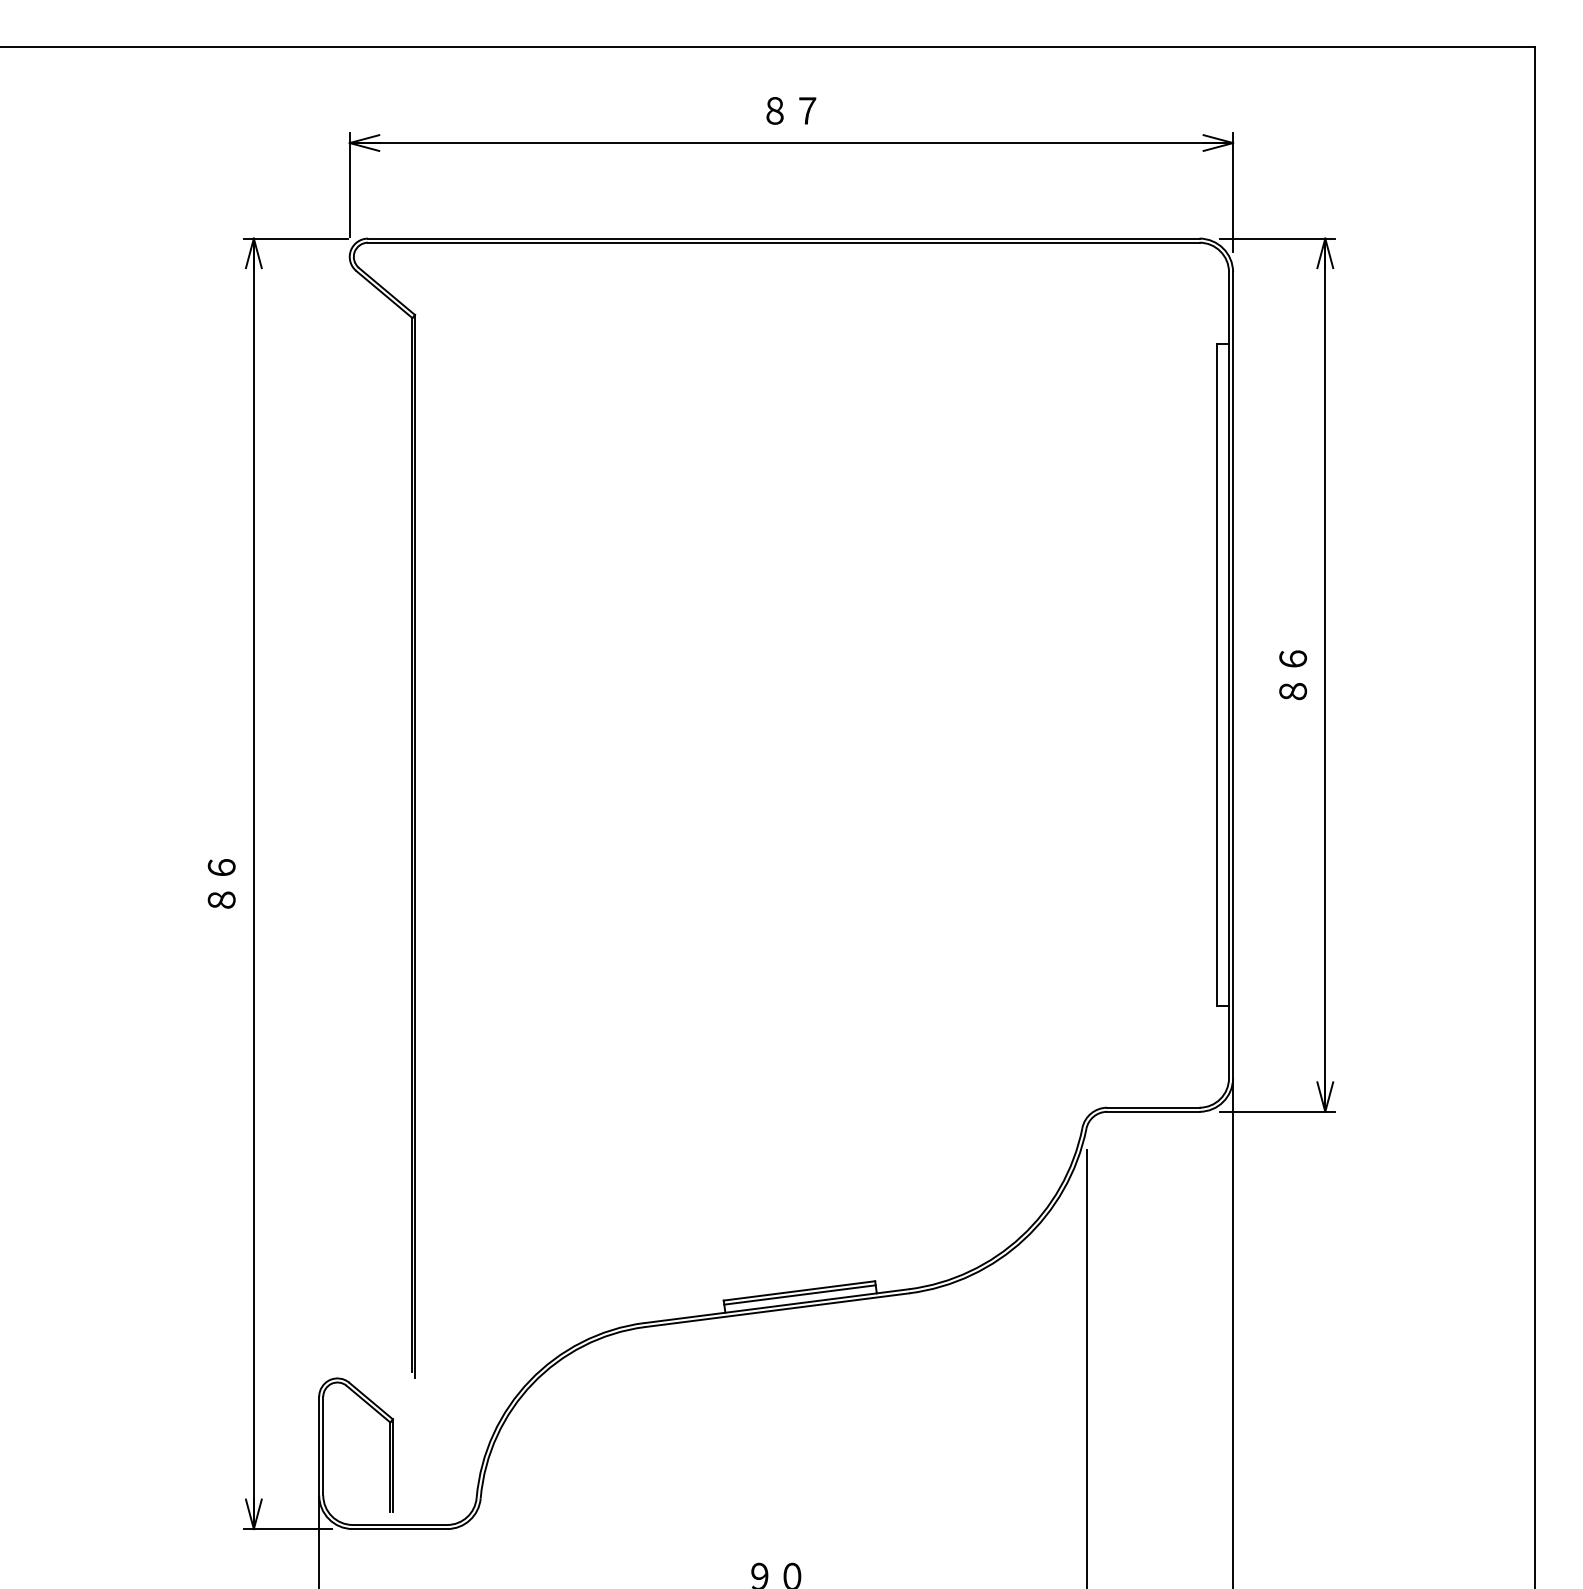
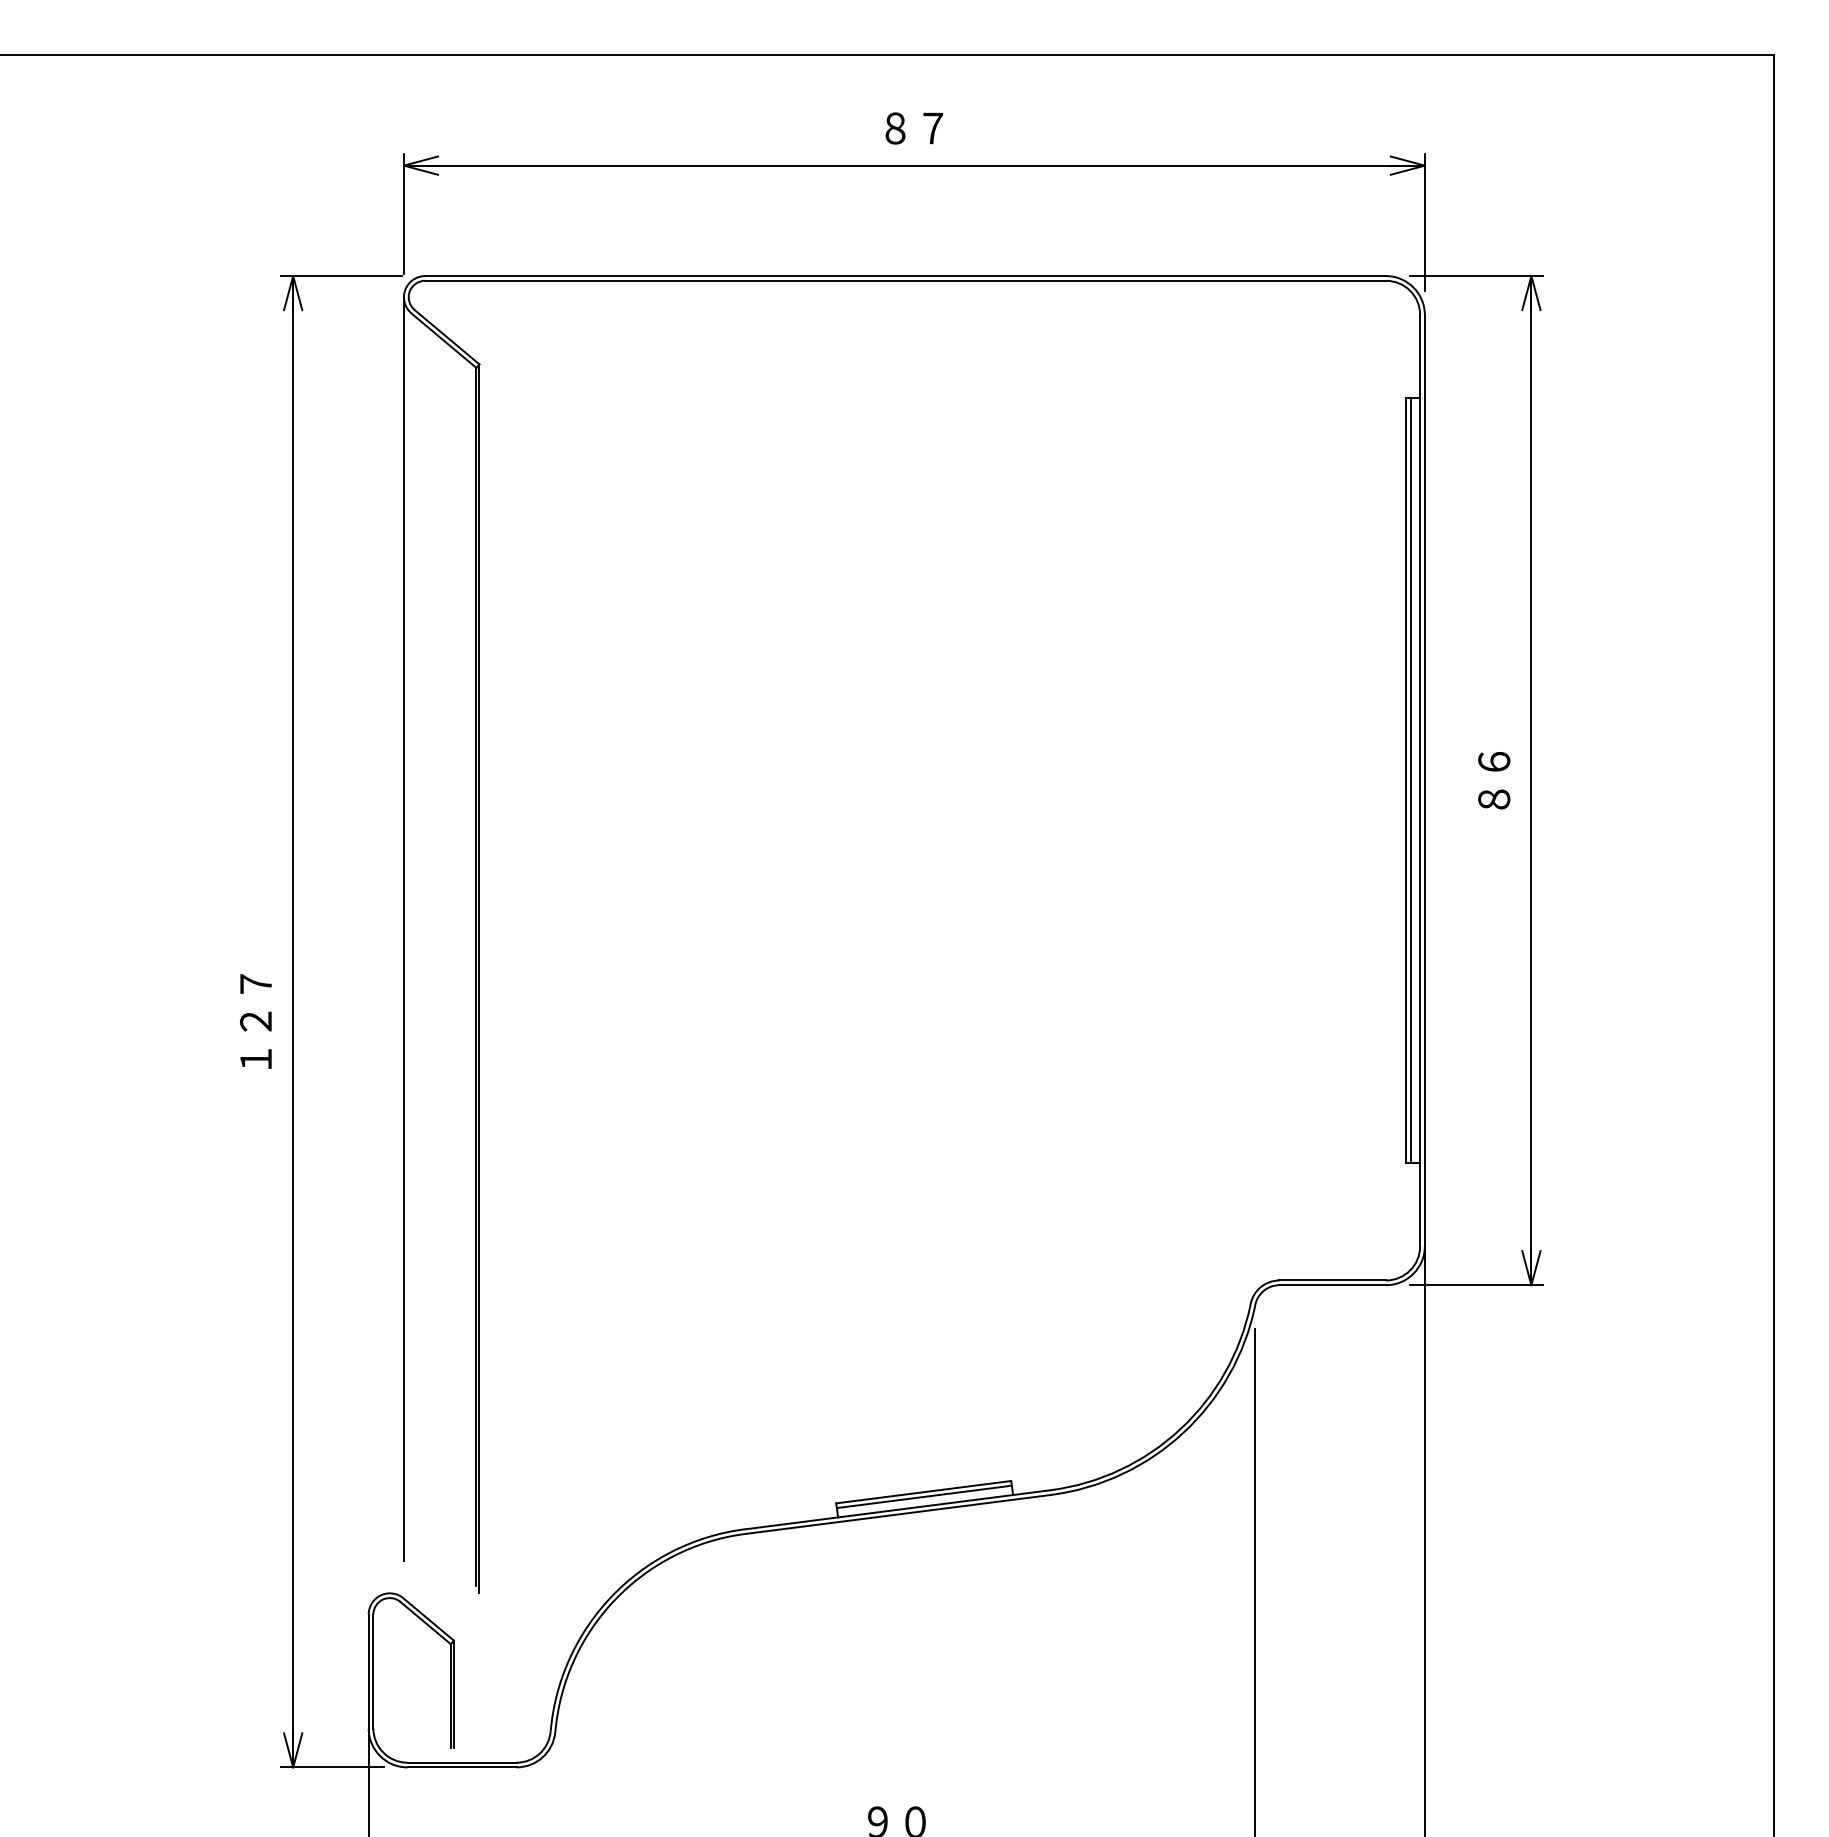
line: (1220, 675) -> (1410, 780), added
line: (349, 804) -> (403, 929), added
text: (222, 883) -> (256, 1021), ８６ -> １２７

